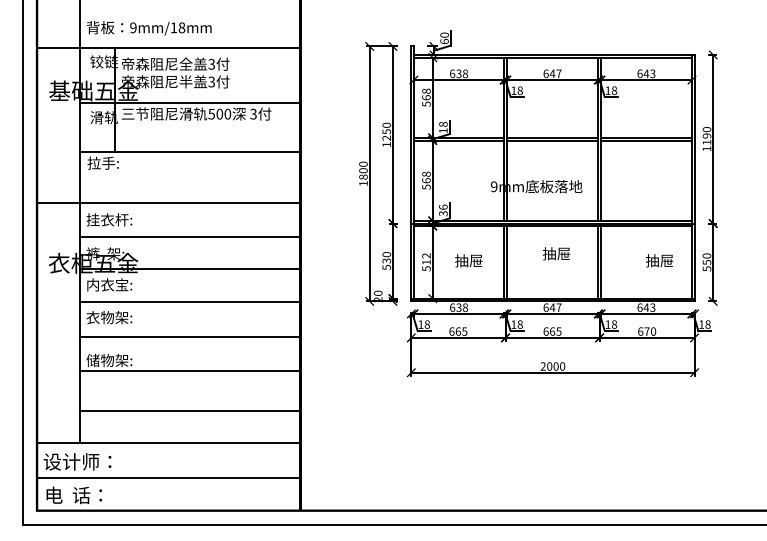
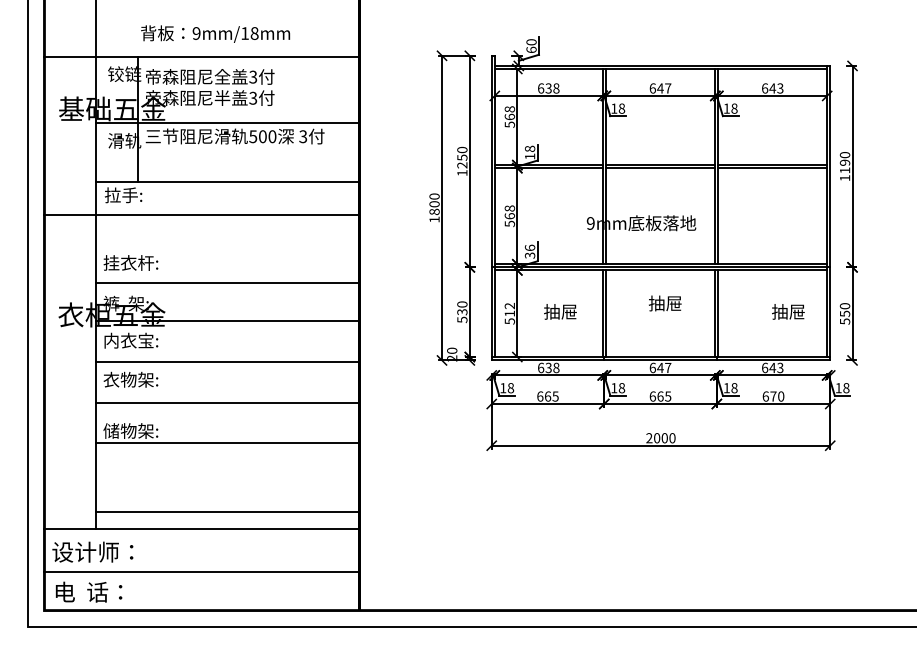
text: (149, 27) -> (215, 33), moved
line: (168, 203) -> (201, 215), moved
line: (190, 411) -> (227, 511), moved

